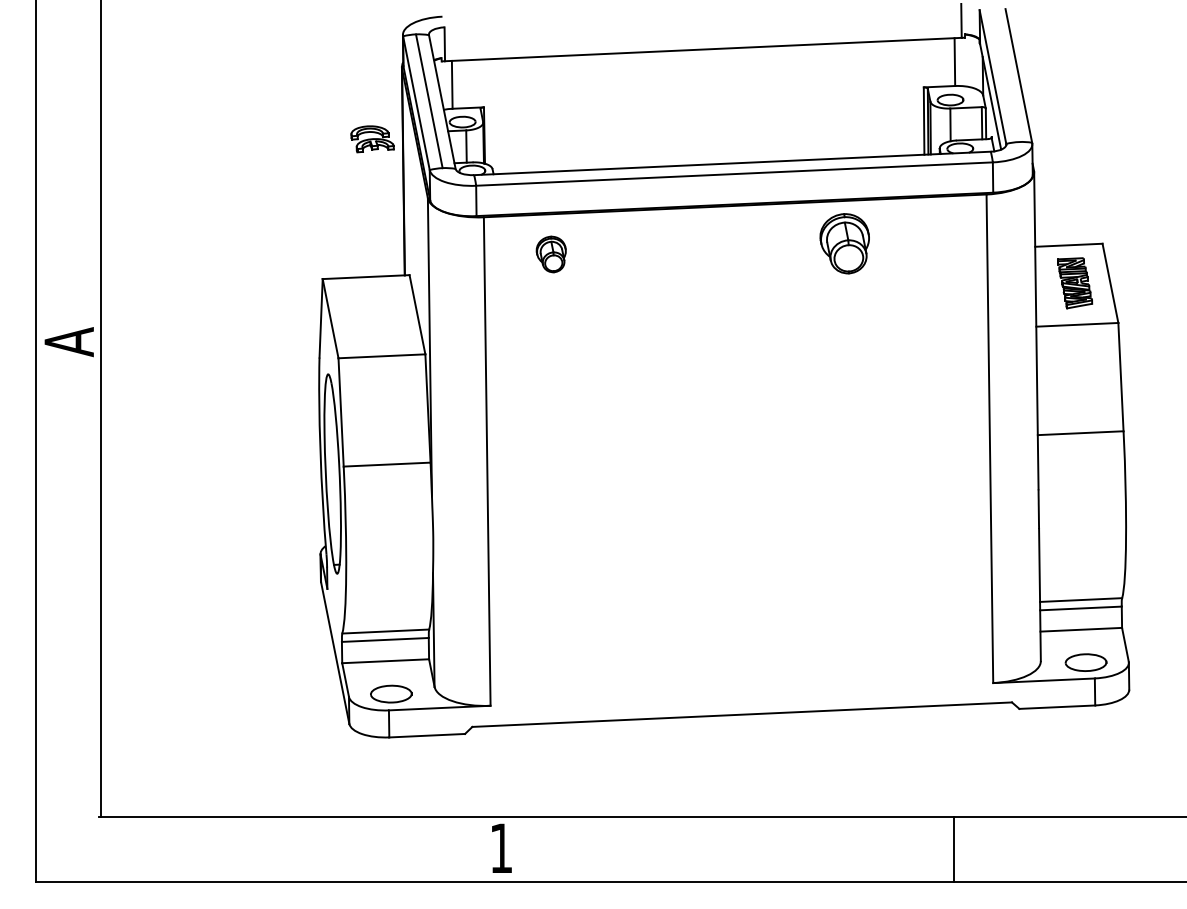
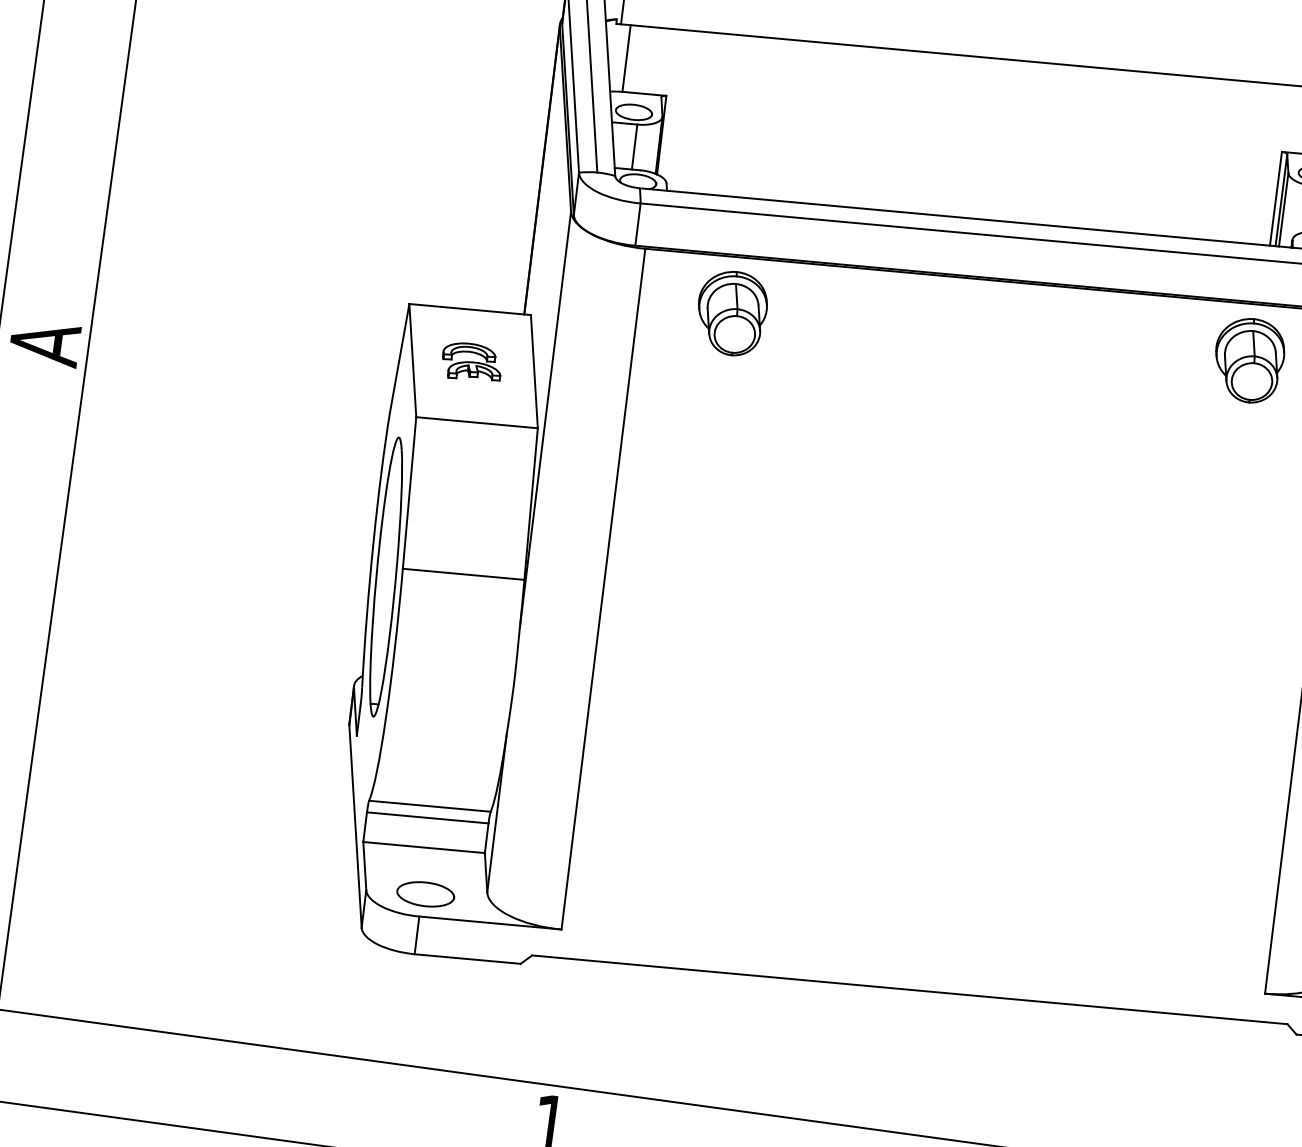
part: (372, 139) -> (471, 362), moved
part: (844, 243) -> (1248, 360), moved
part: (551, 254) -> (732, 313), size x1.67

